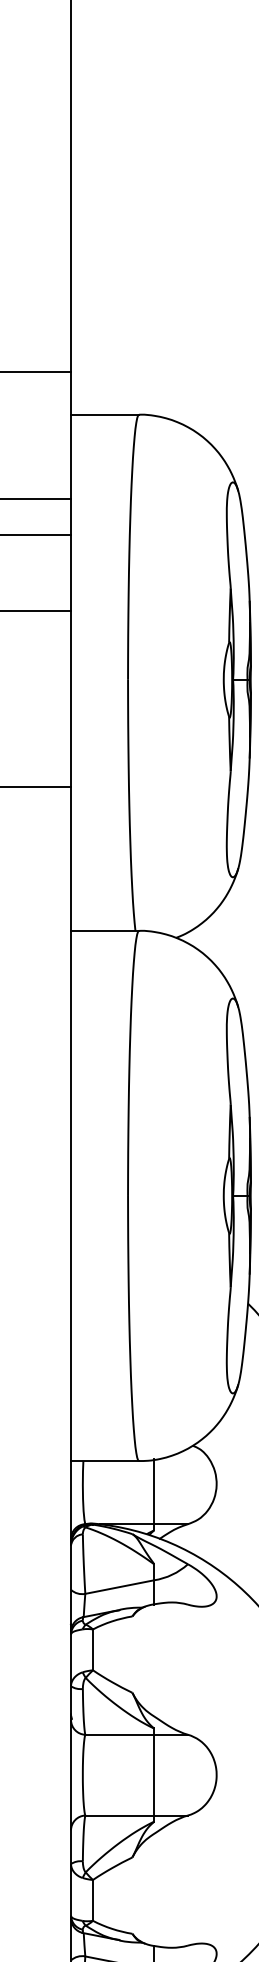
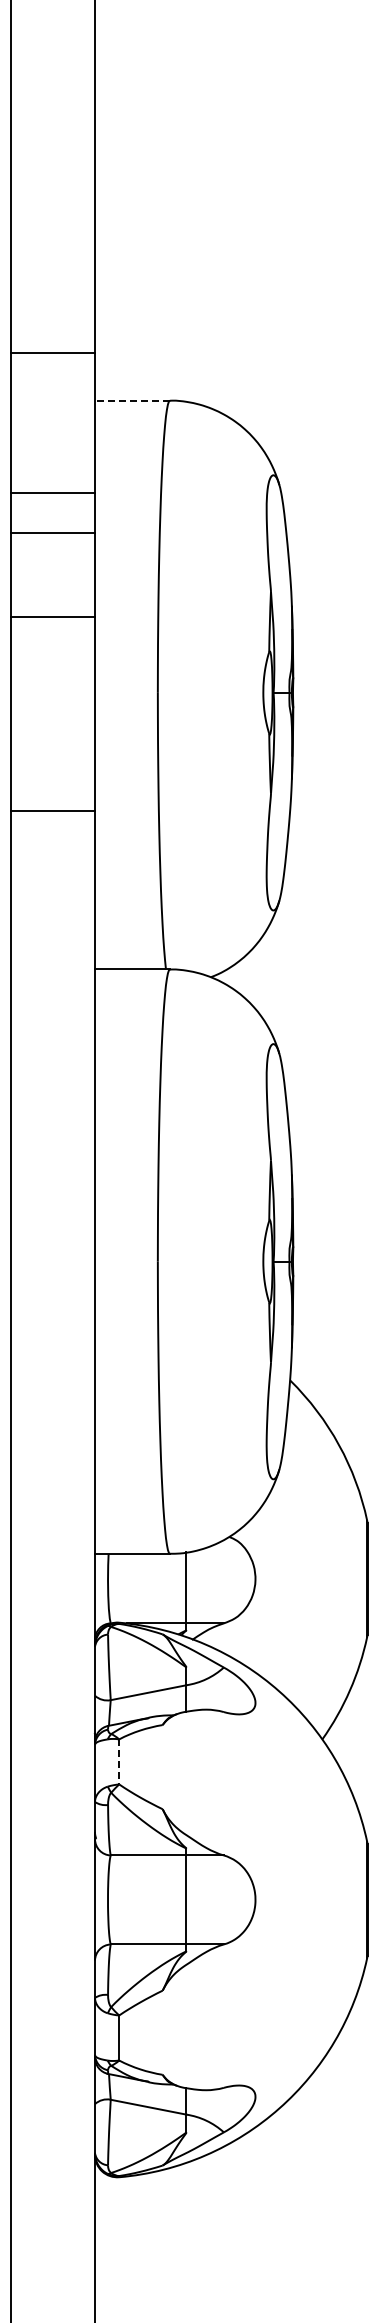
line: (104, 414) -> (131, 400), solid -> dashed
line: (93, 1650) -> (119, 1762), solid -> dashed

